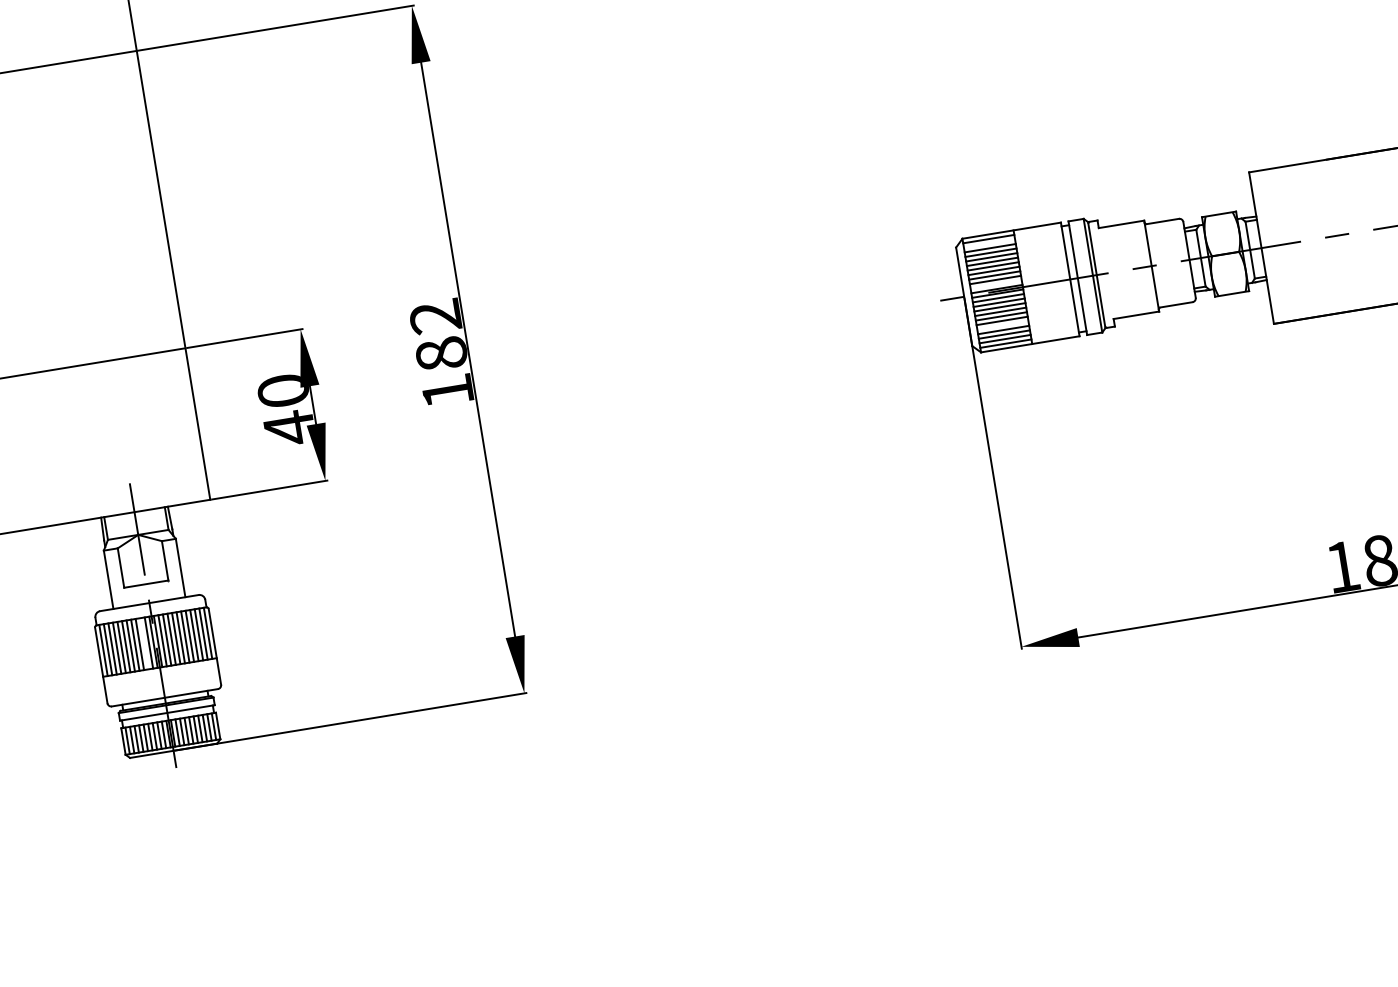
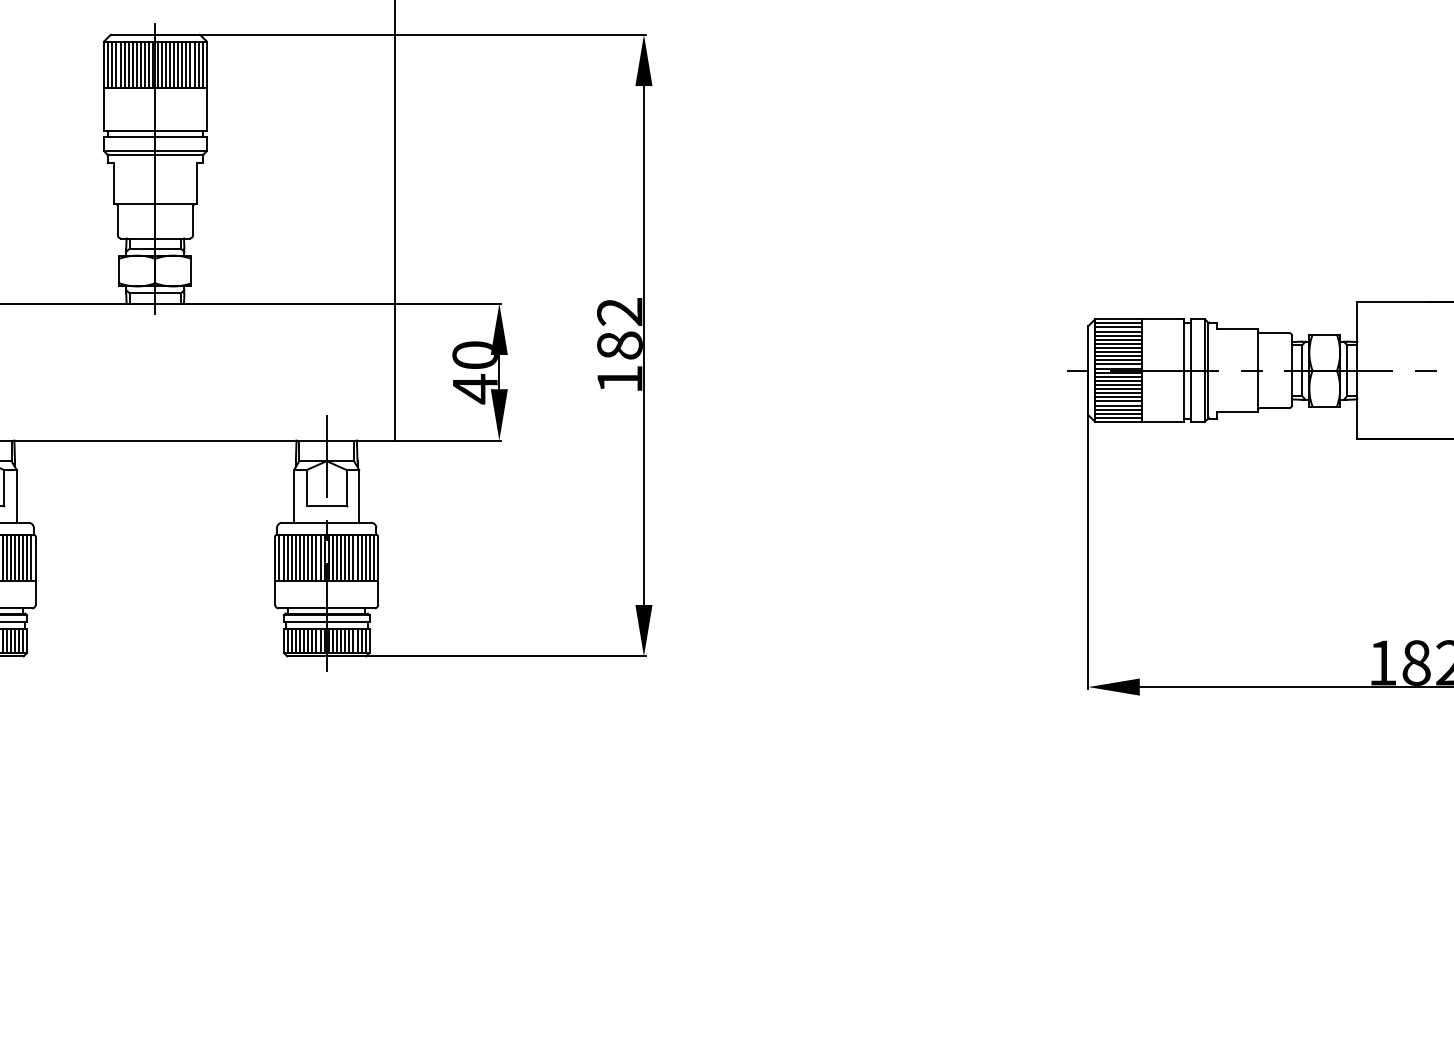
line: (989, 243) -> (1118, 327), added
line: (996, 284) -> (1118, 364), added
line: (1003, 325) -> (1118, 401), added
line: (144, 643) -> (316, 557), added

